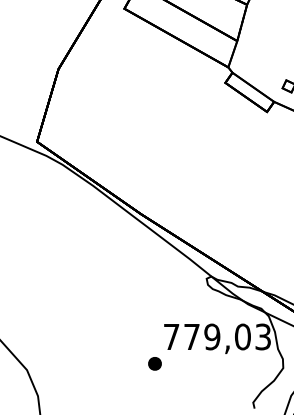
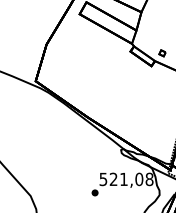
text: (217, 337) -> (126, 179), 779,03 -> 521,08

